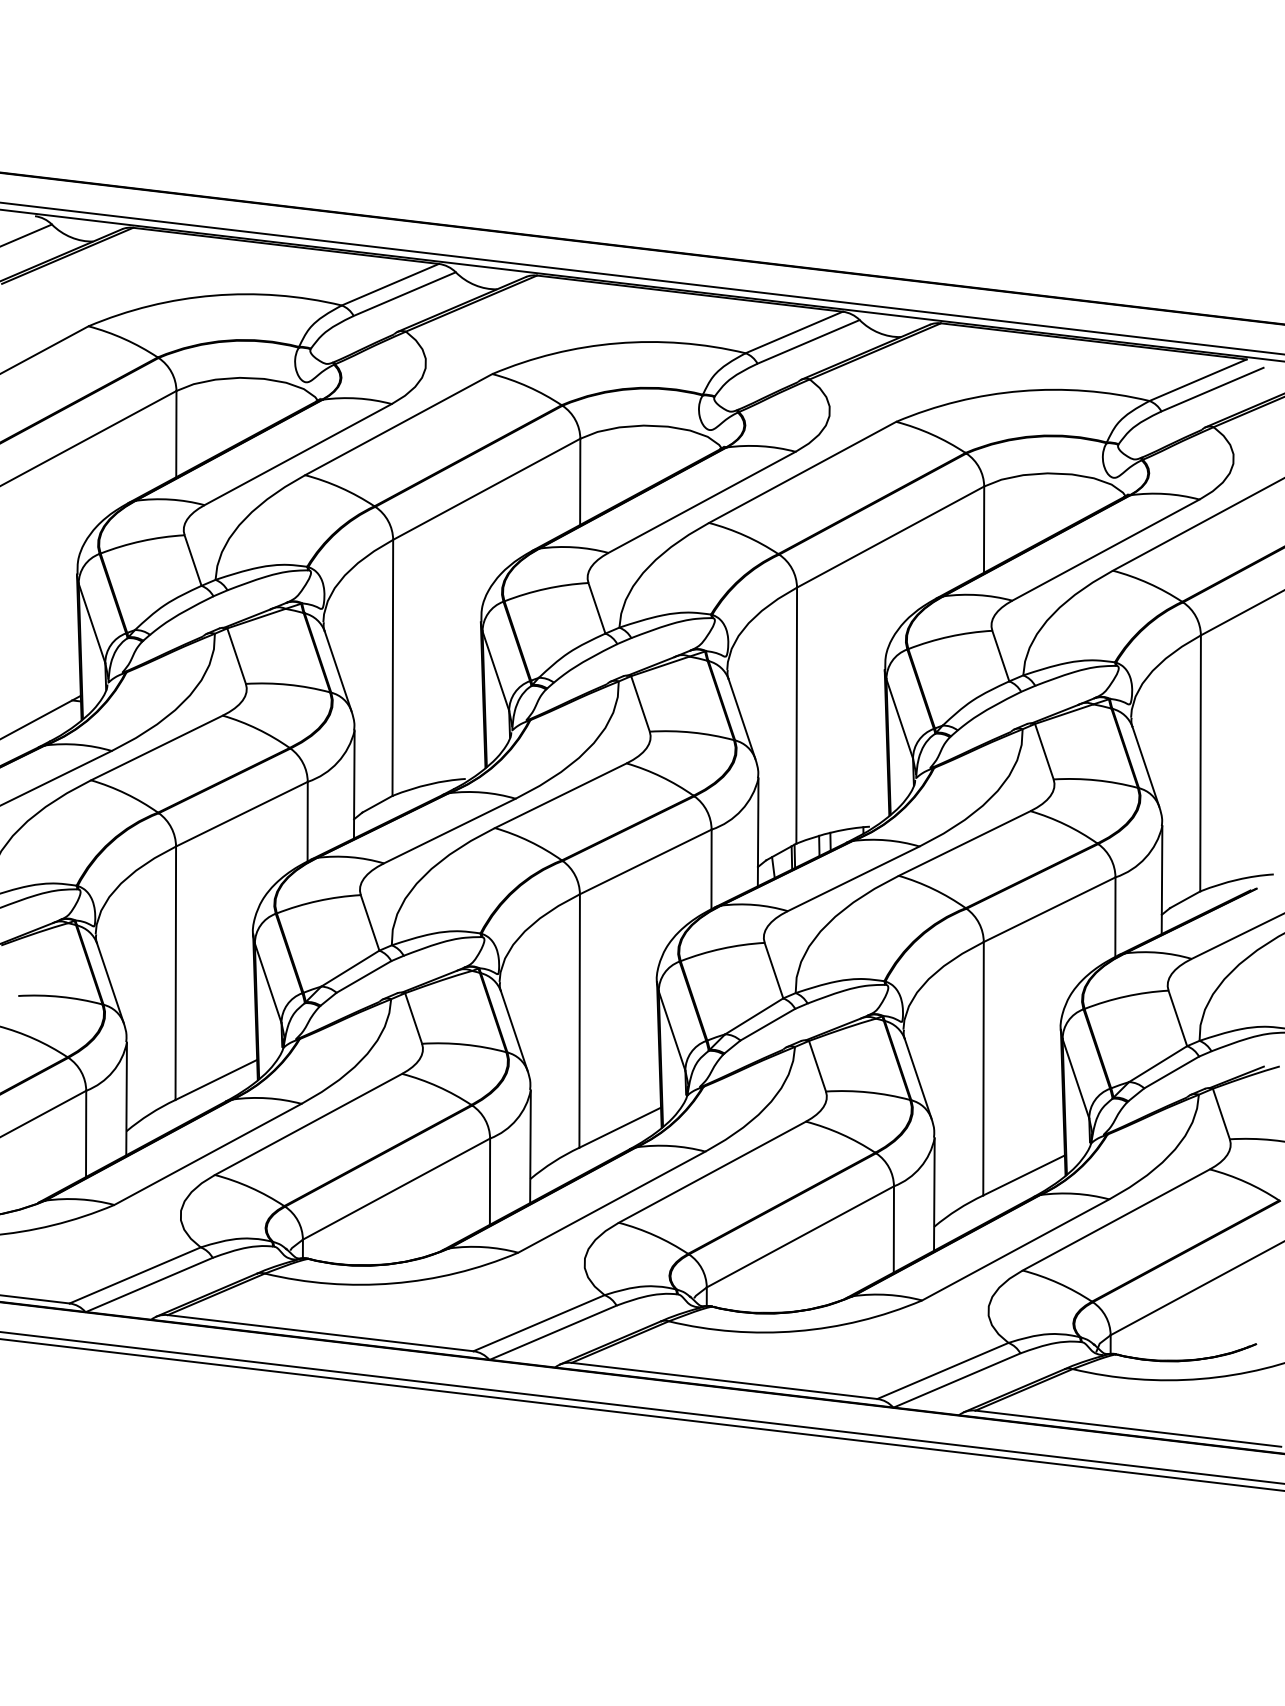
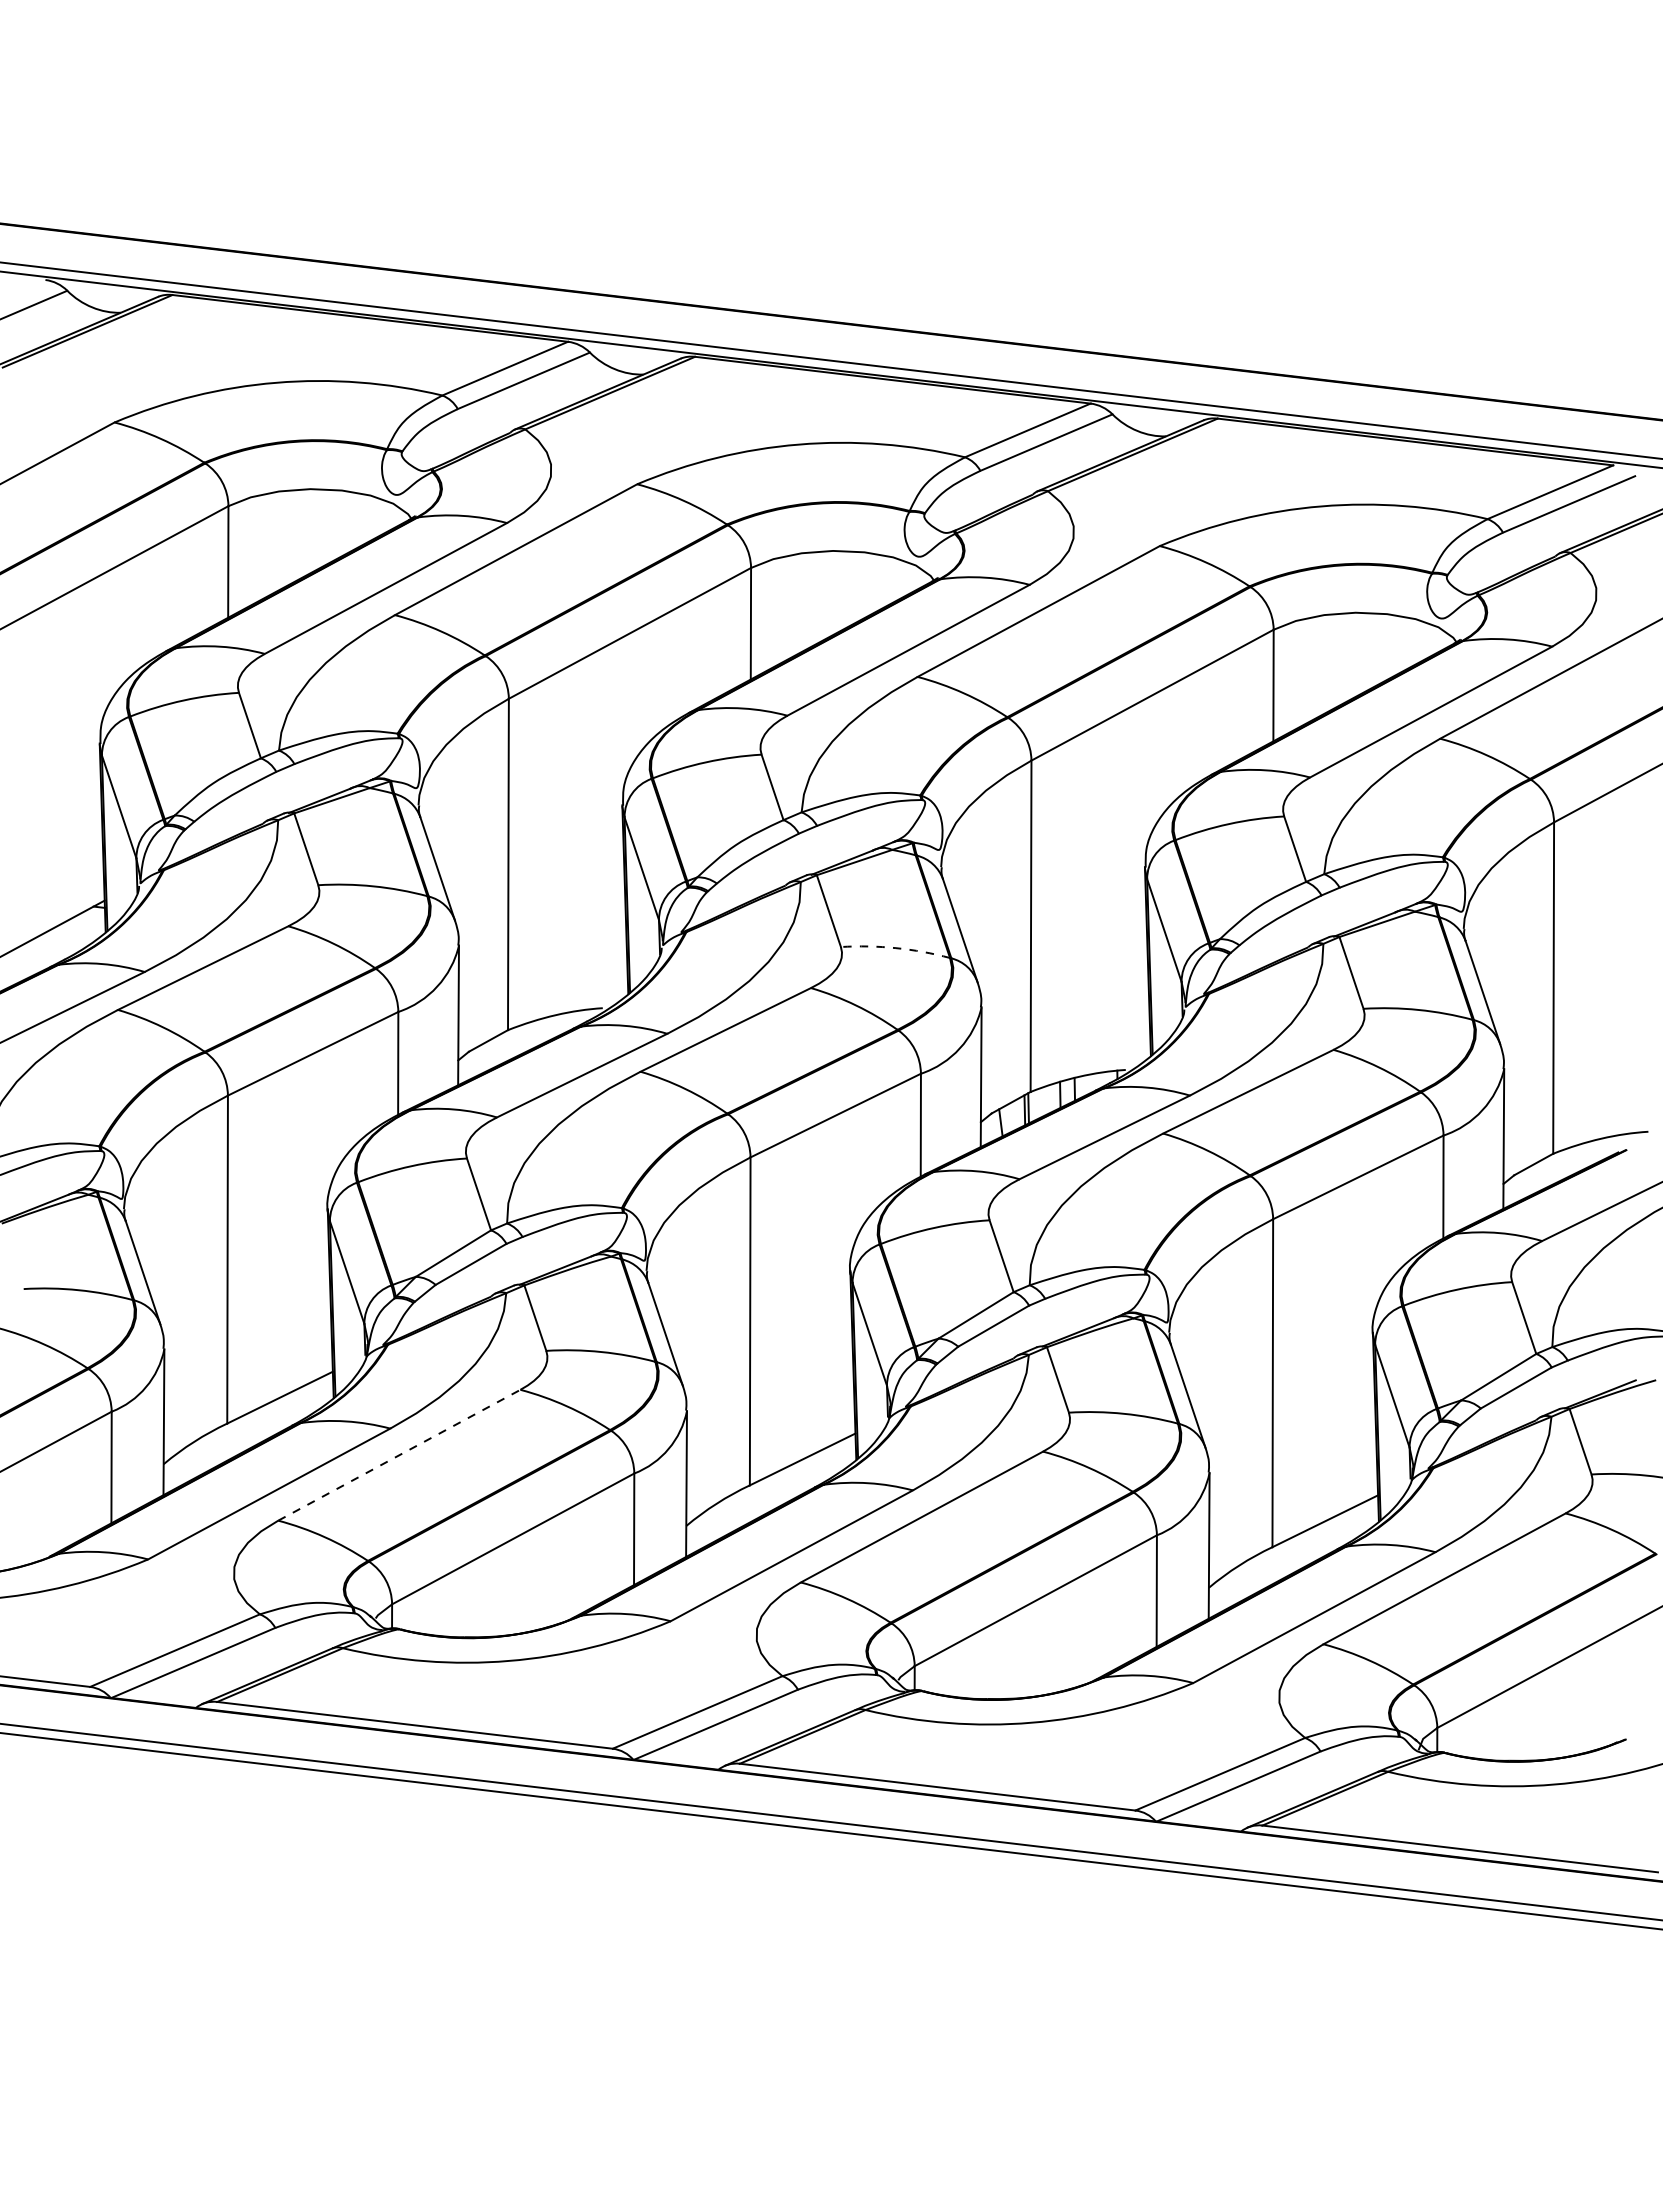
arc: (691, 732) -> (895, 948), solid -> dashed
line: (308, 1124) -> (399, 1455), solid -> dashed

